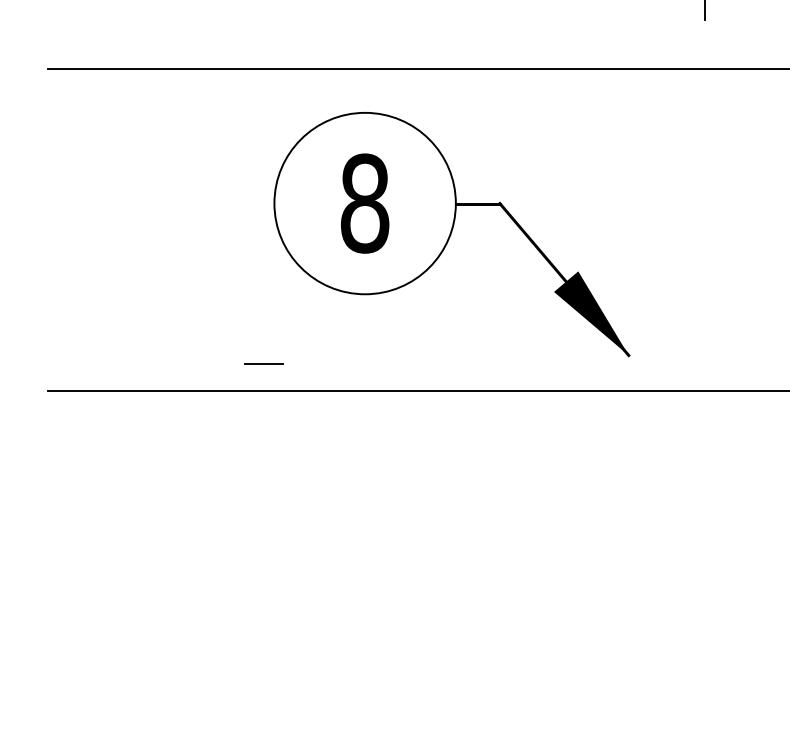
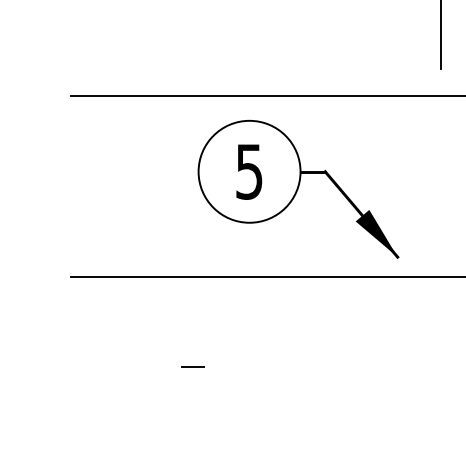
text: (365, 203) -> (249, 171), 8 -> 5
line: (263, 363) -> (192, 366), moved

